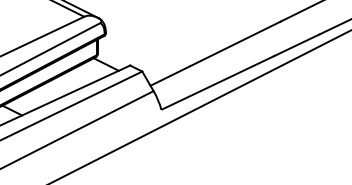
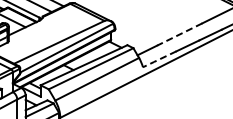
line: (234, 44) -> (179, 34), solid -> dashed
line: (192, 94) -> (158, 59), solid -> dashed

